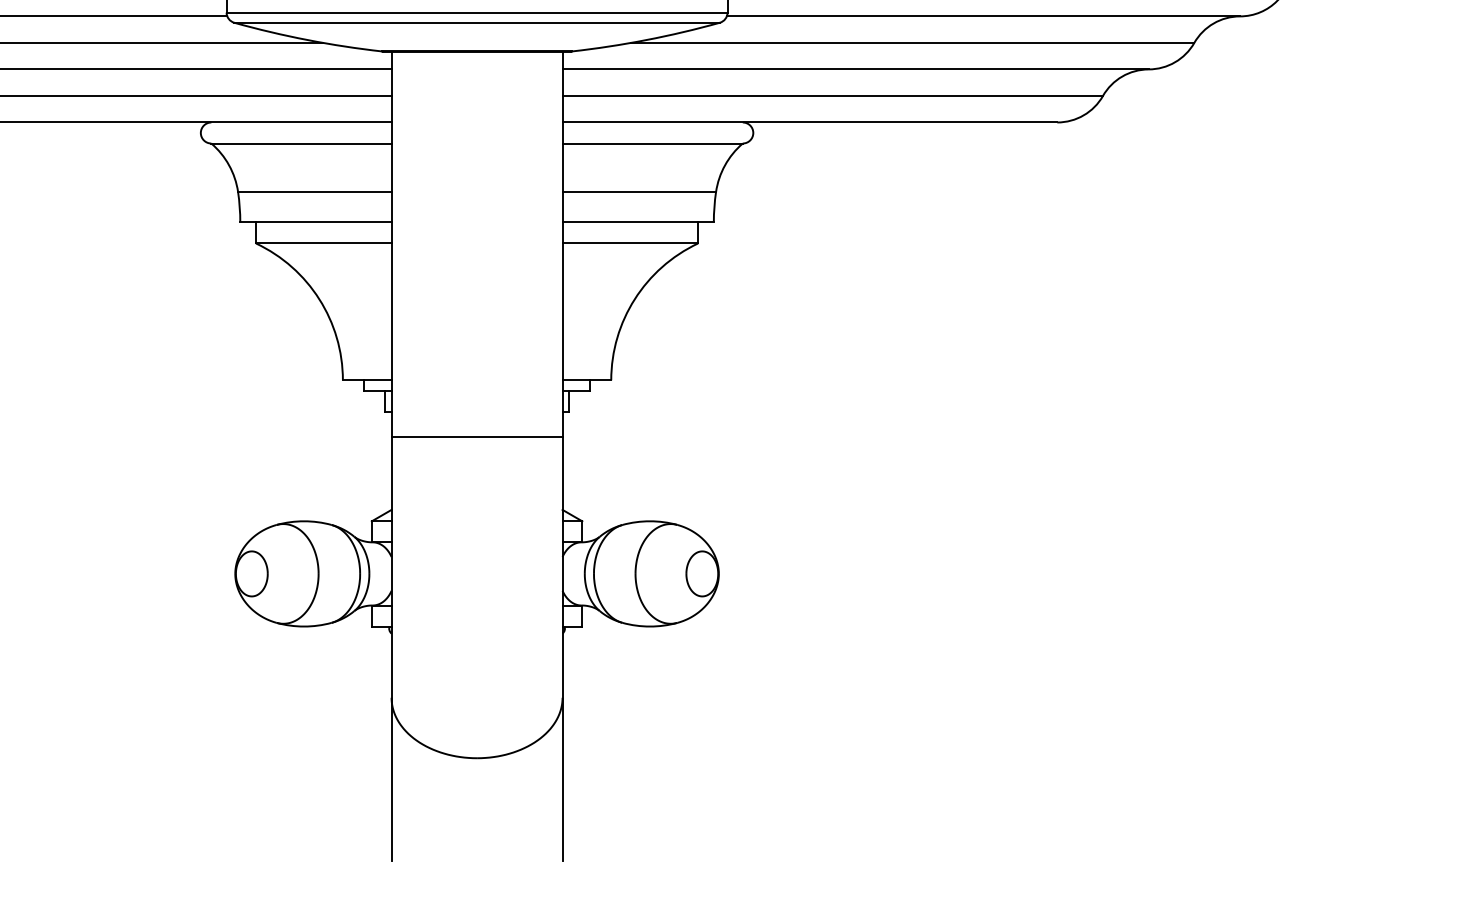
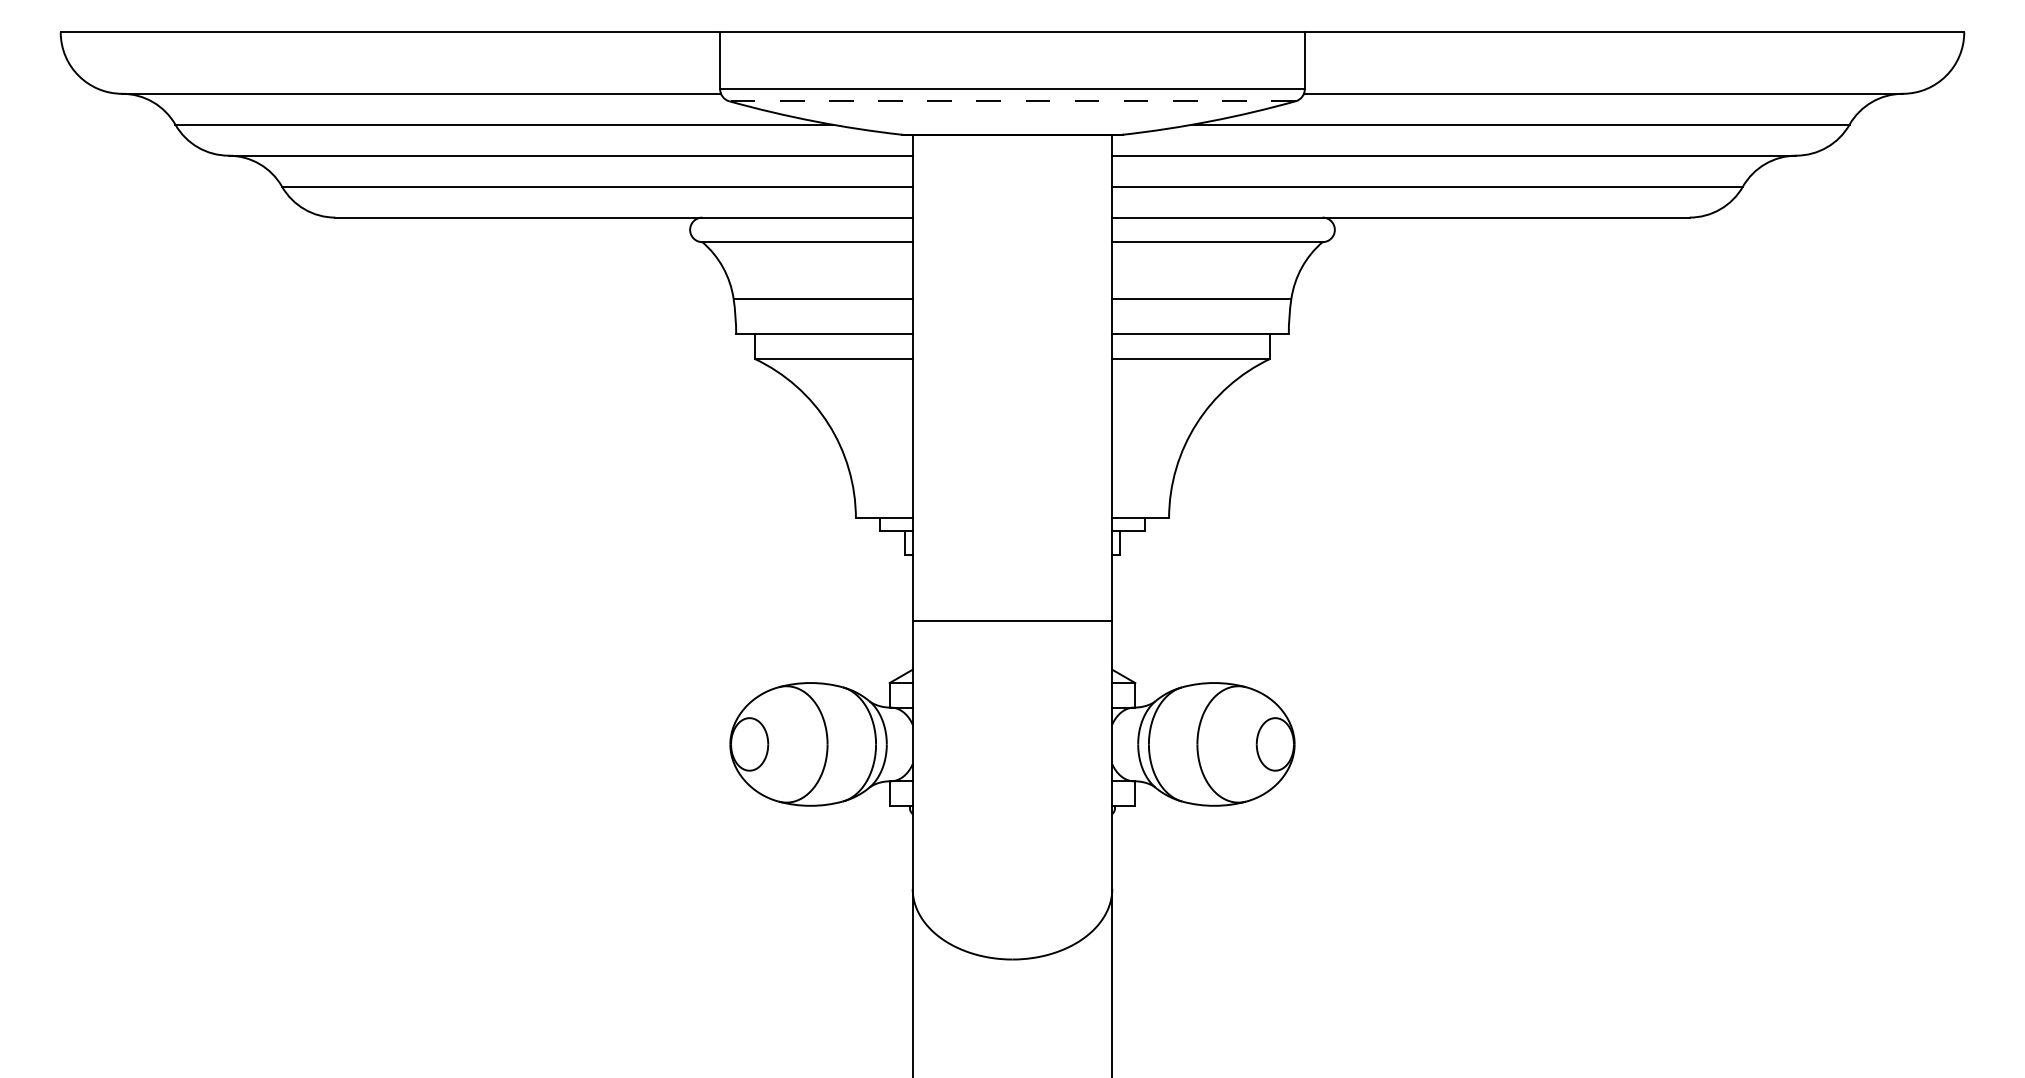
line: (476, 22) -> (1011, 101), solid -> dashed
line: (477, 437) -> (1012, 621), moved

